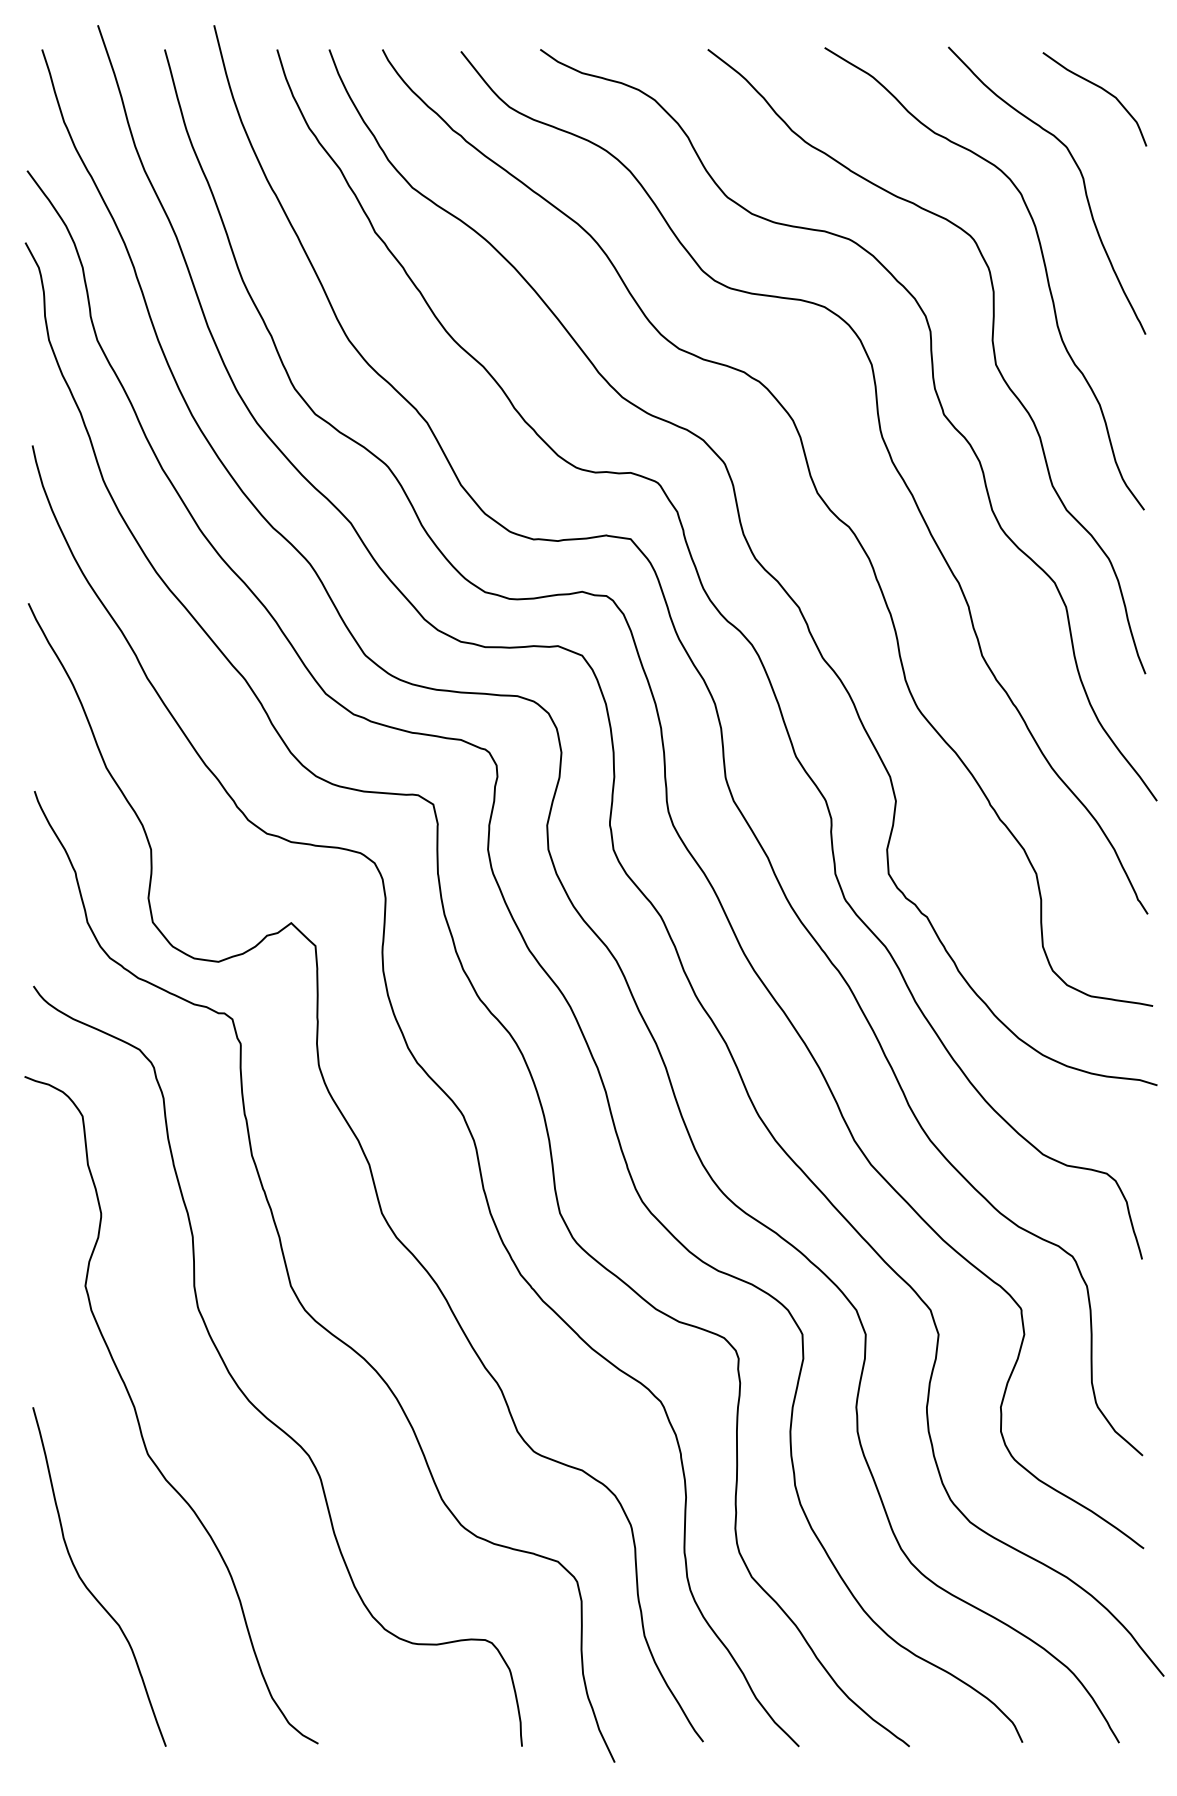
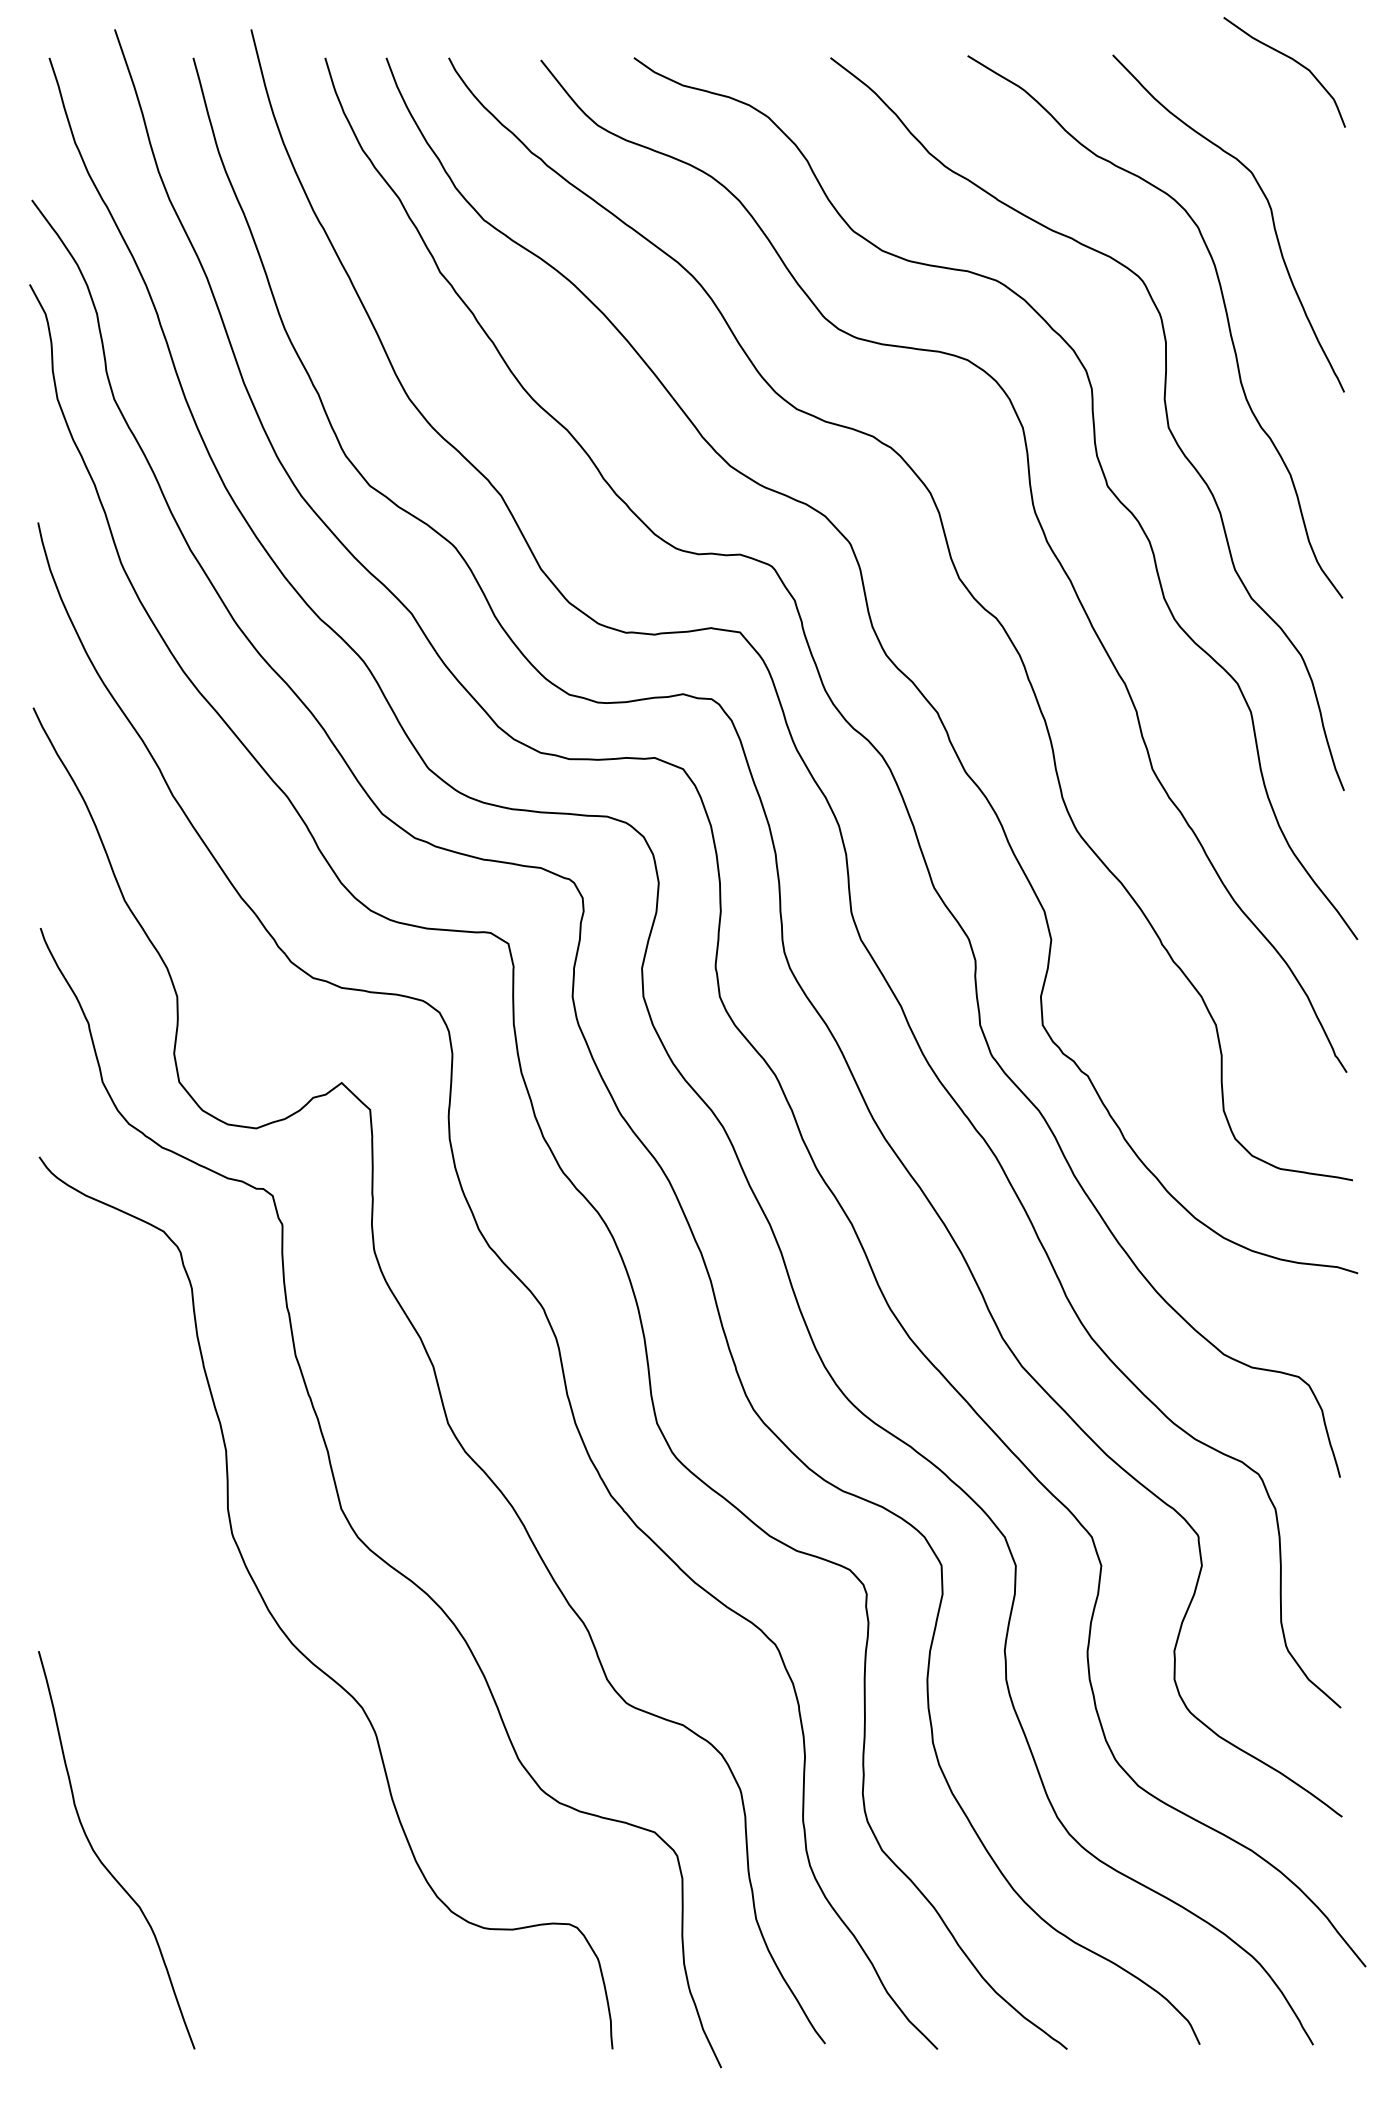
curve: (1101, 89) -> (1292, 60), moved
curve: (139, 1421) -> (163, 1667), removed

